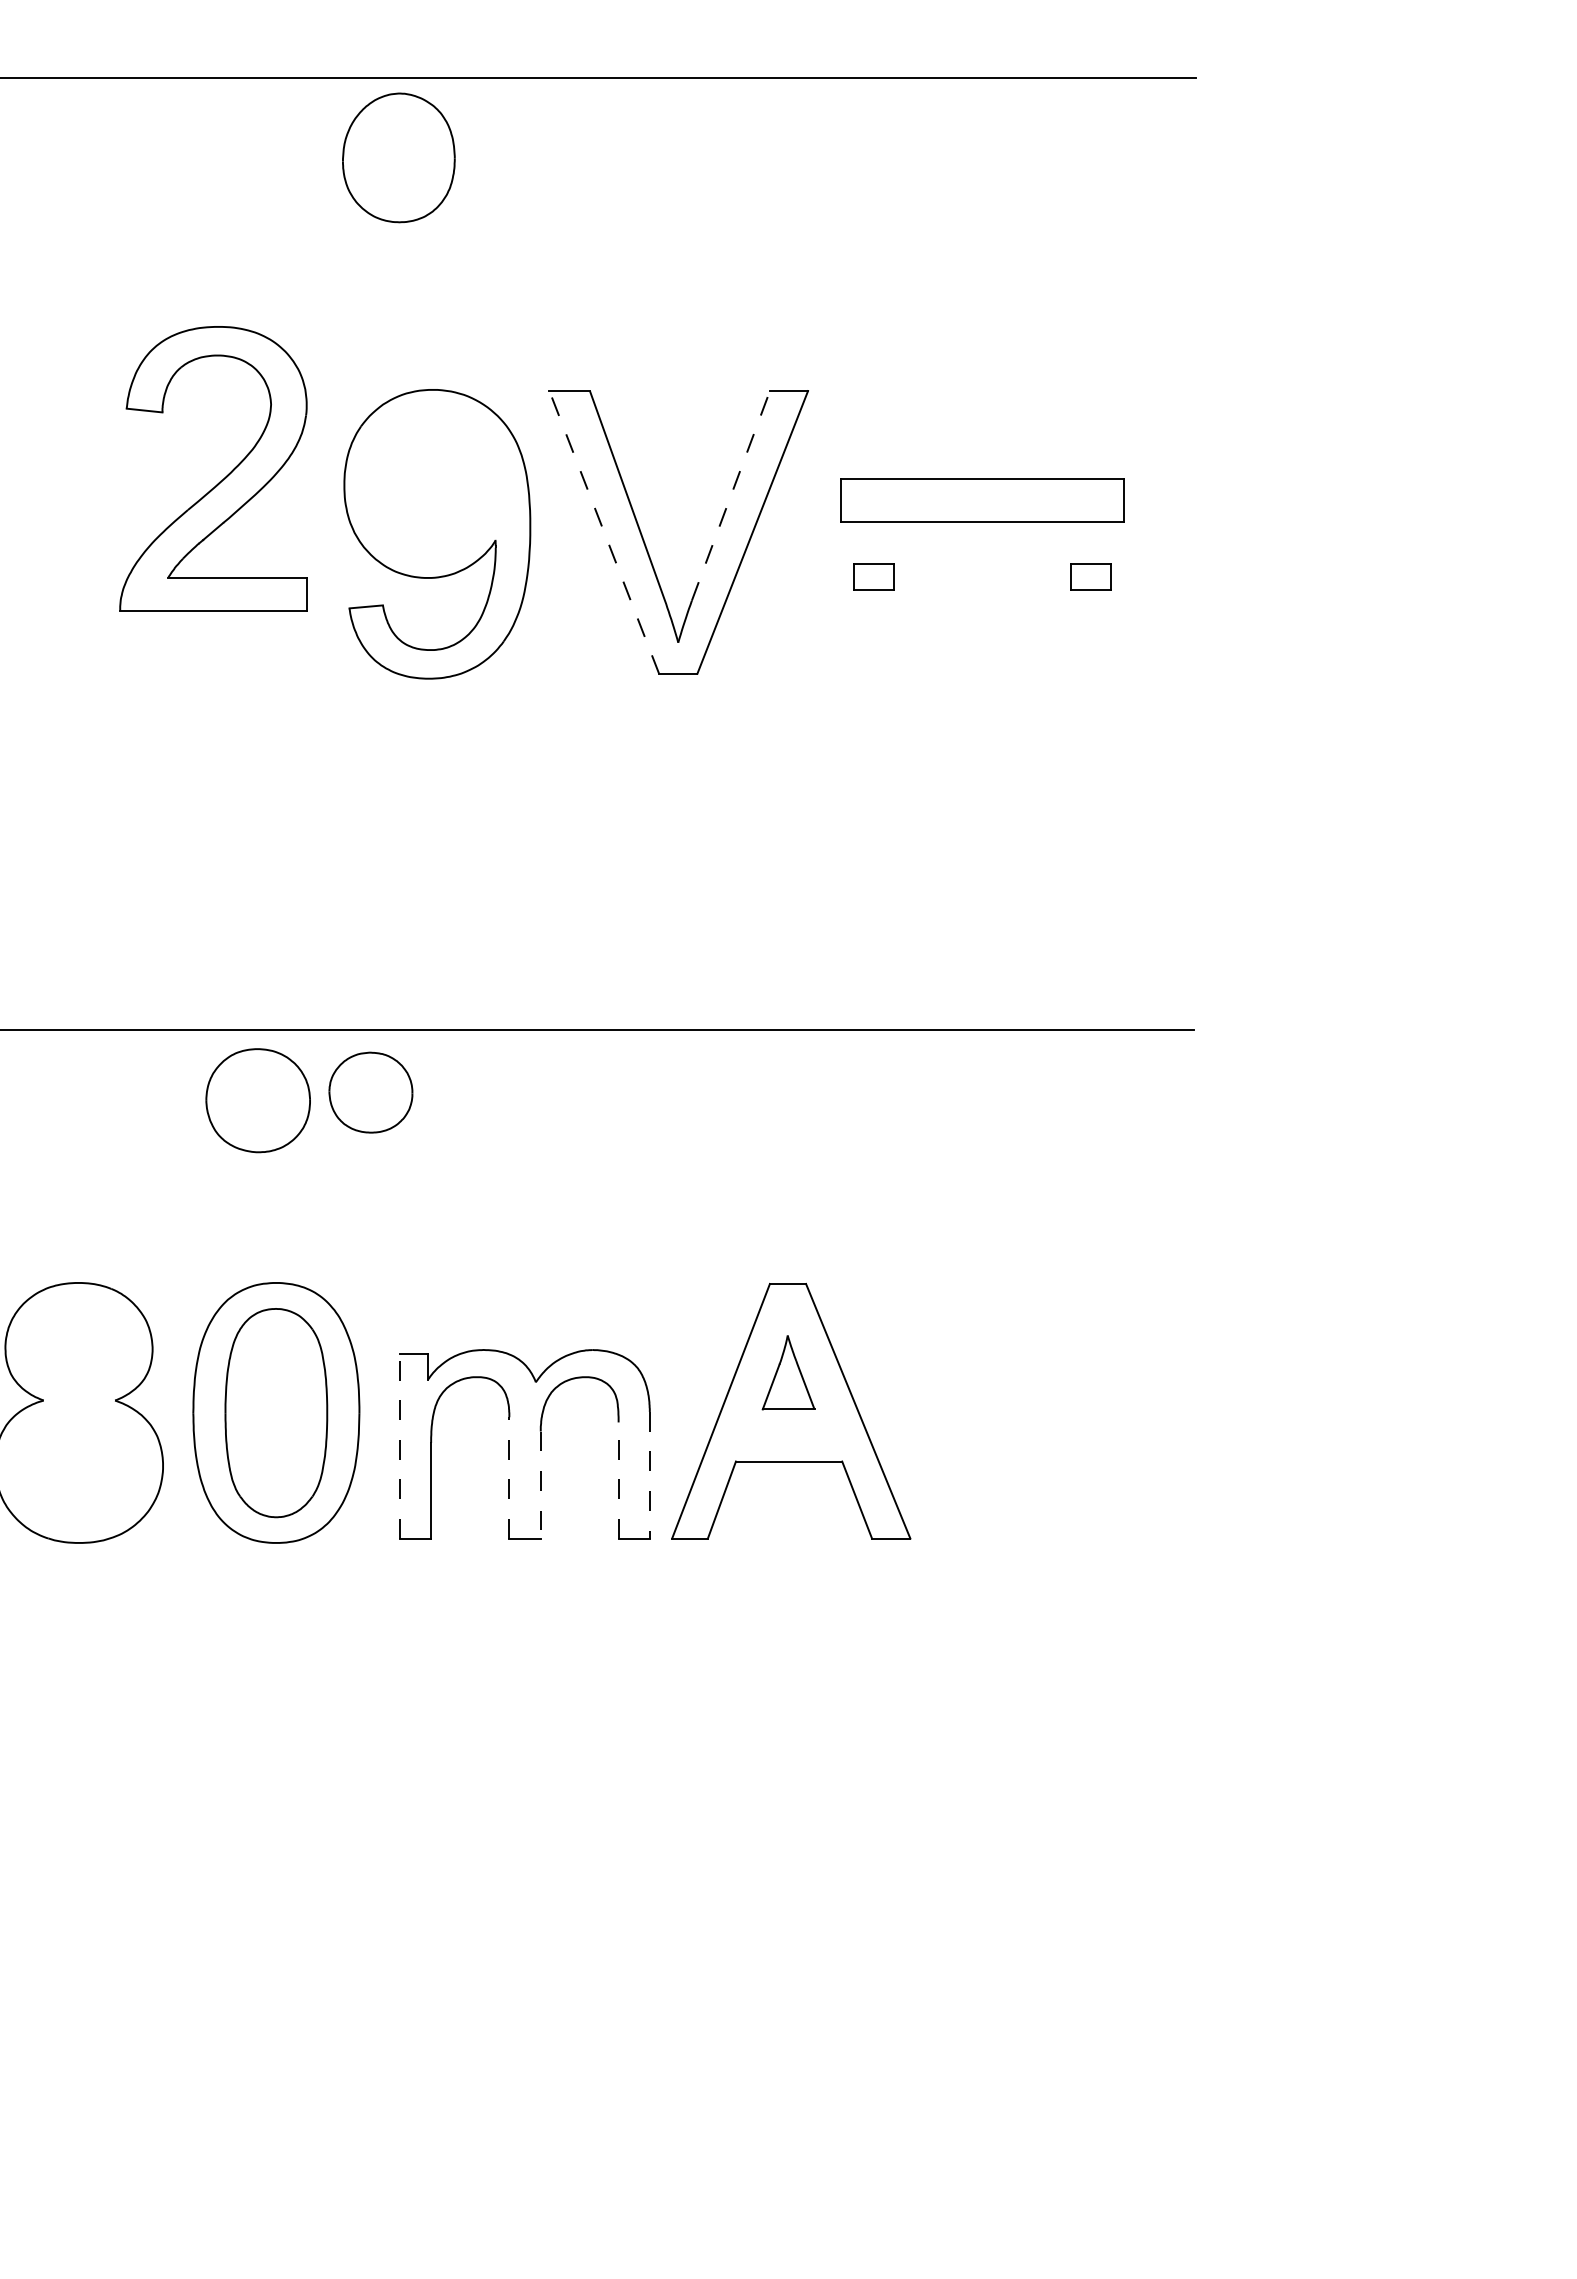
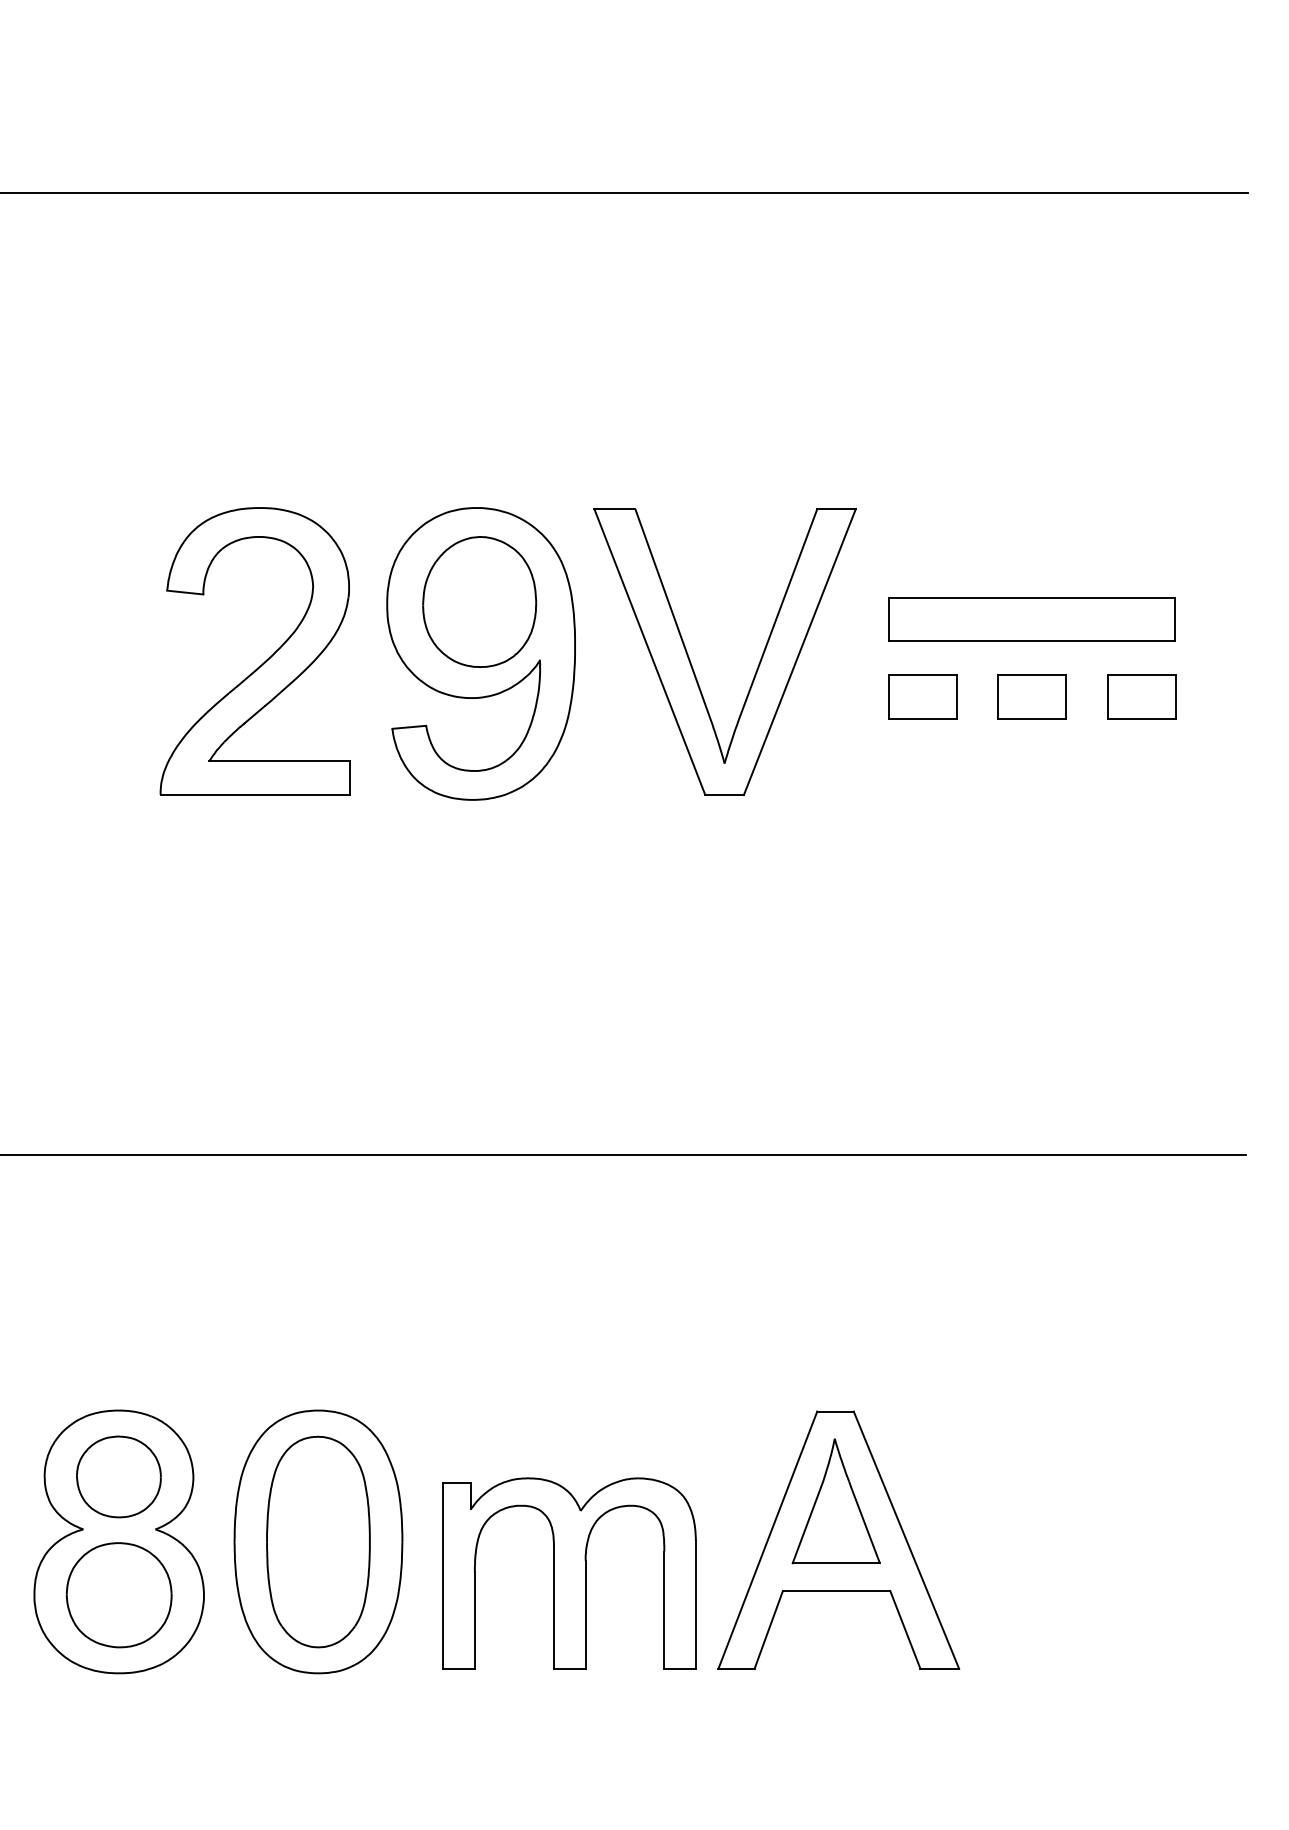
part: (398, 157) -> (479, 601), moved
part: (220, 480) -> (261, 663), moved
line: (730, 495) -> (777, 614), dashed -> solid
line: (604, 532) -> (650, 652), dashed -> solid
part: (874, 576) -> (922, 696), size x1.67
part: (982, 576) -> (1032, 696), added
part: (1090, 576) -> (1141, 696), size x1.67
part: (370, 1092) -> (118, 1476), moved
part: (257, 1100) -> (118, 1595), moved
part: (788, 1372) -> (836, 1501), size x1.67
line: (399, 1445) -> (442, 1574), dashed -> solid
line: (649, 1475) -> (695, 1605), dashed -> solid
line: (509, 1477) -> (554, 1607), dashed -> solid
line: (618, 1480) -> (664, 1610), dashed -> solid
line: (540, 1485) -> (585, 1615), dashed -> solid

